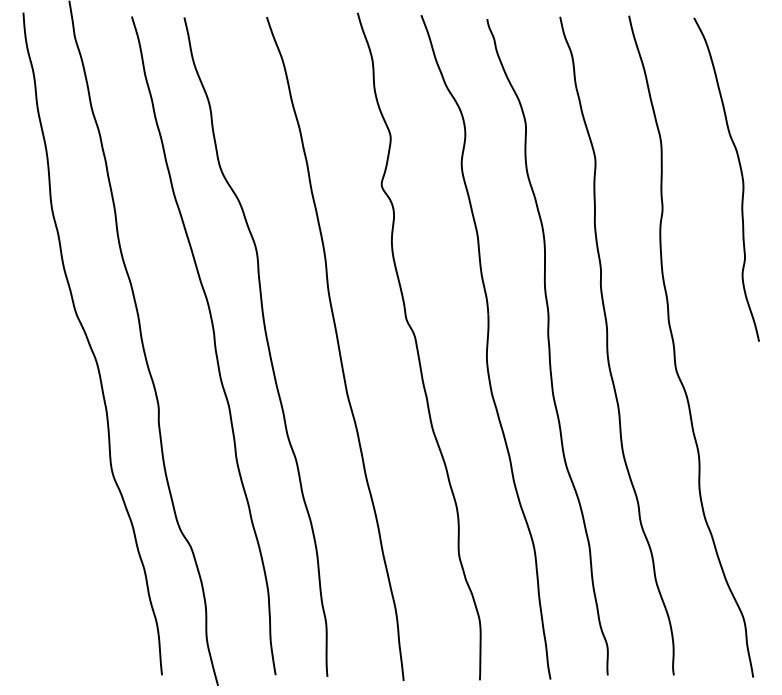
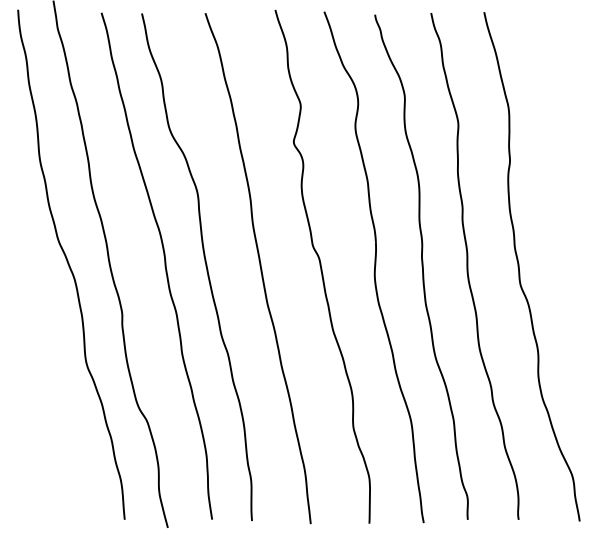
curve: (741, 178) -> (570, 137), removed

